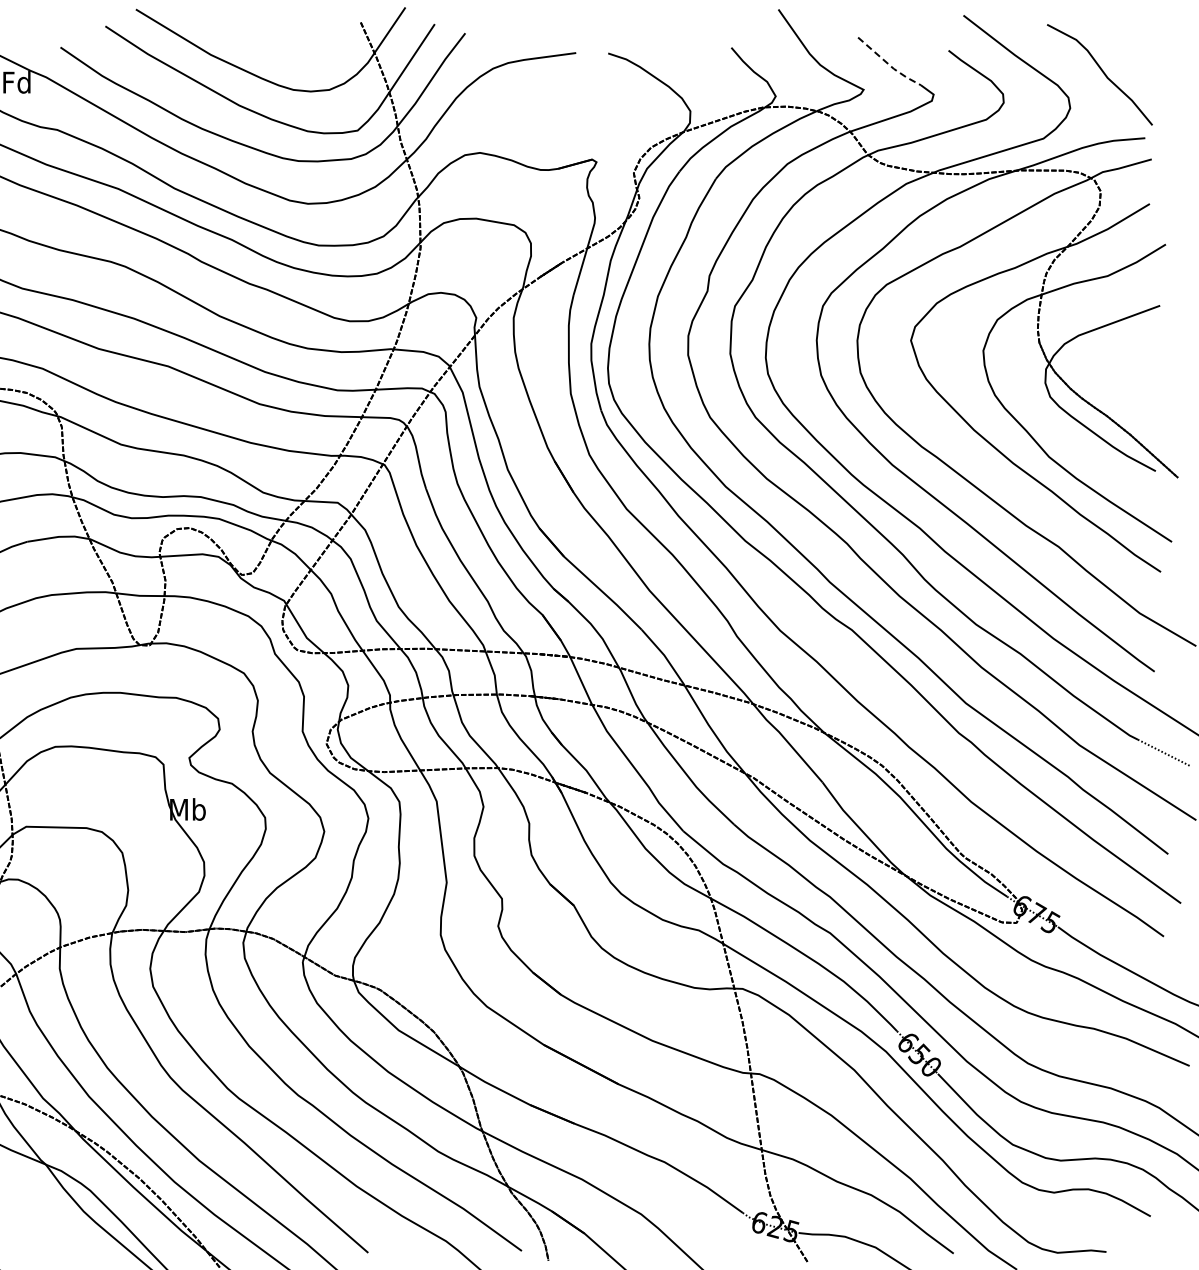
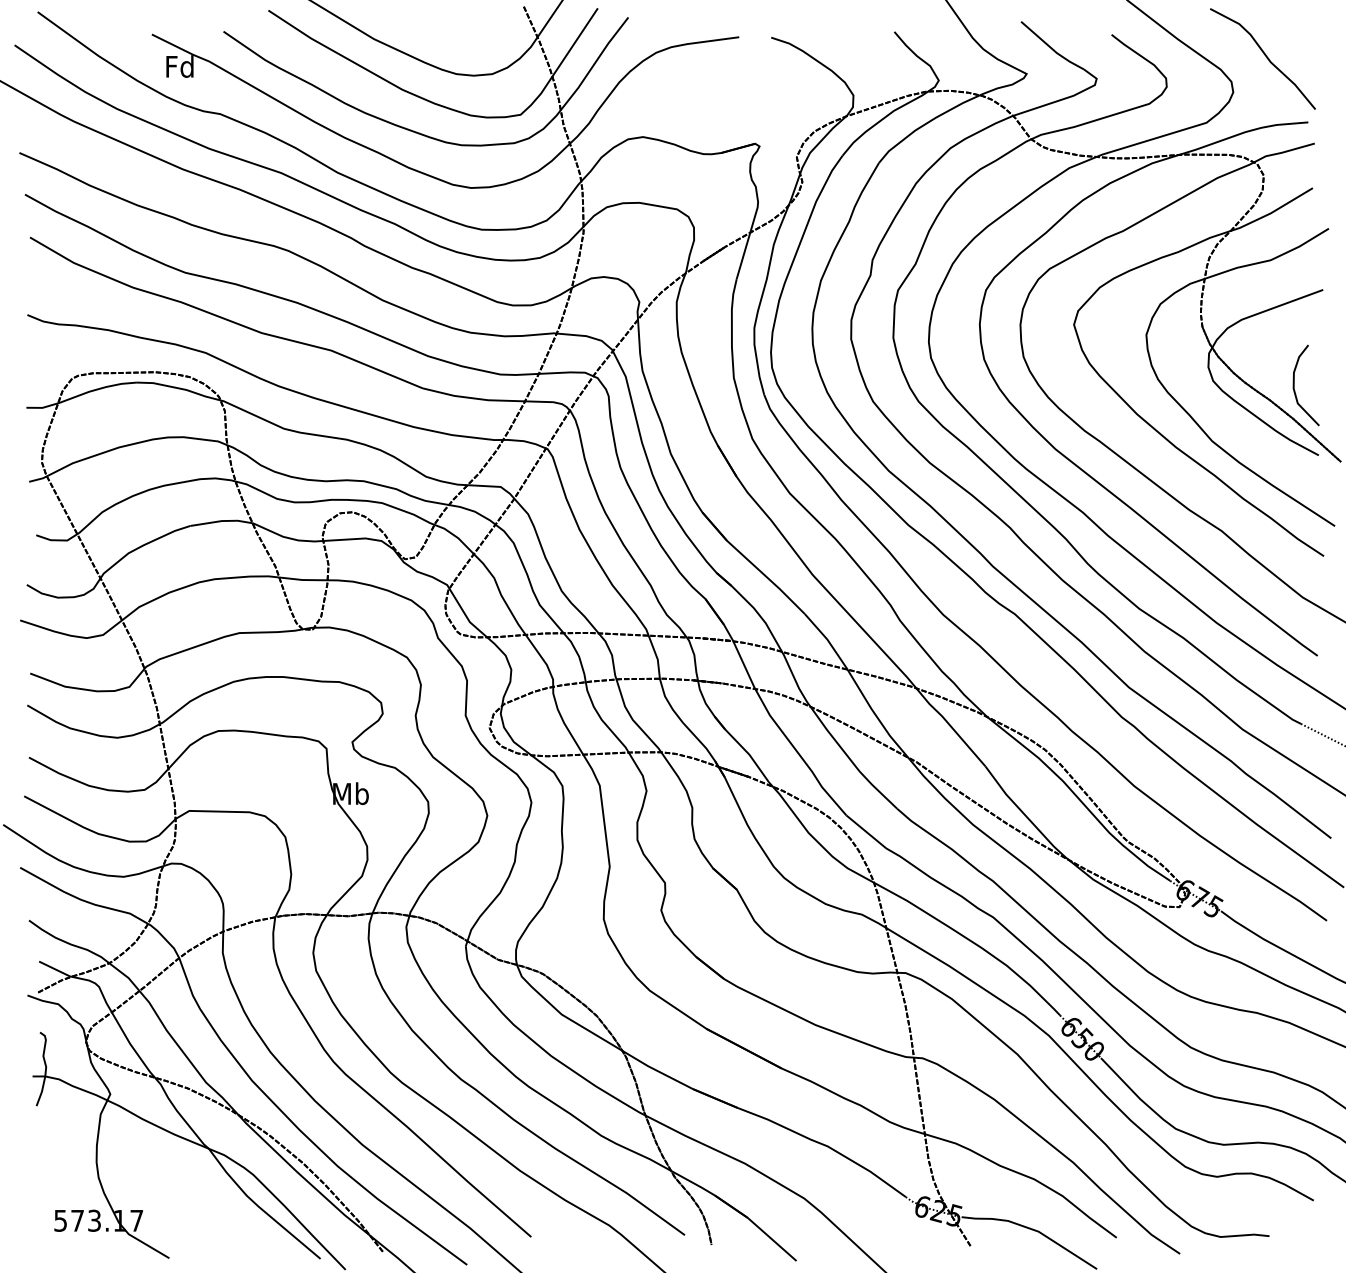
line: (889, 65) -> (1052, 49), dashed -> solid
curve: (1131, 401) -> (1294, 385), added

